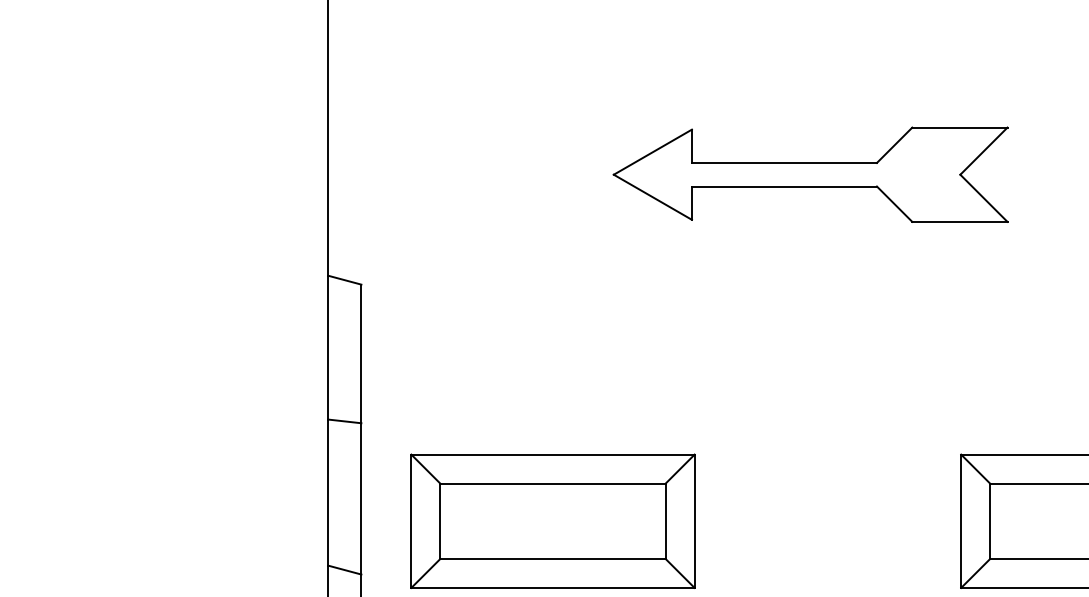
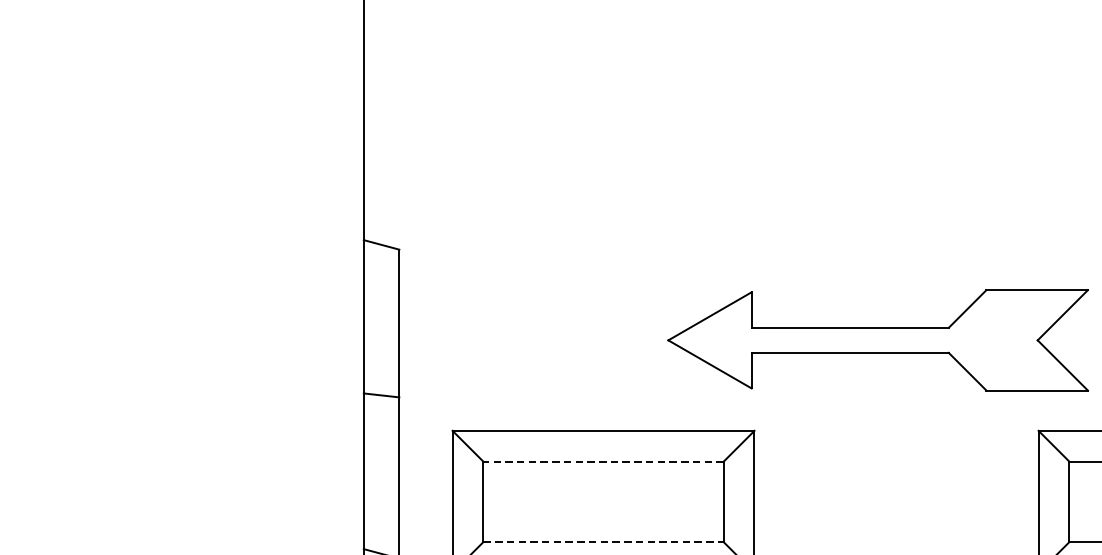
part: (810, 174) -> (877, 340), moved
line: (553, 483) -> (604, 461), solid -> dashed
line: (553, 559) -> (604, 542), solid -> dashed

